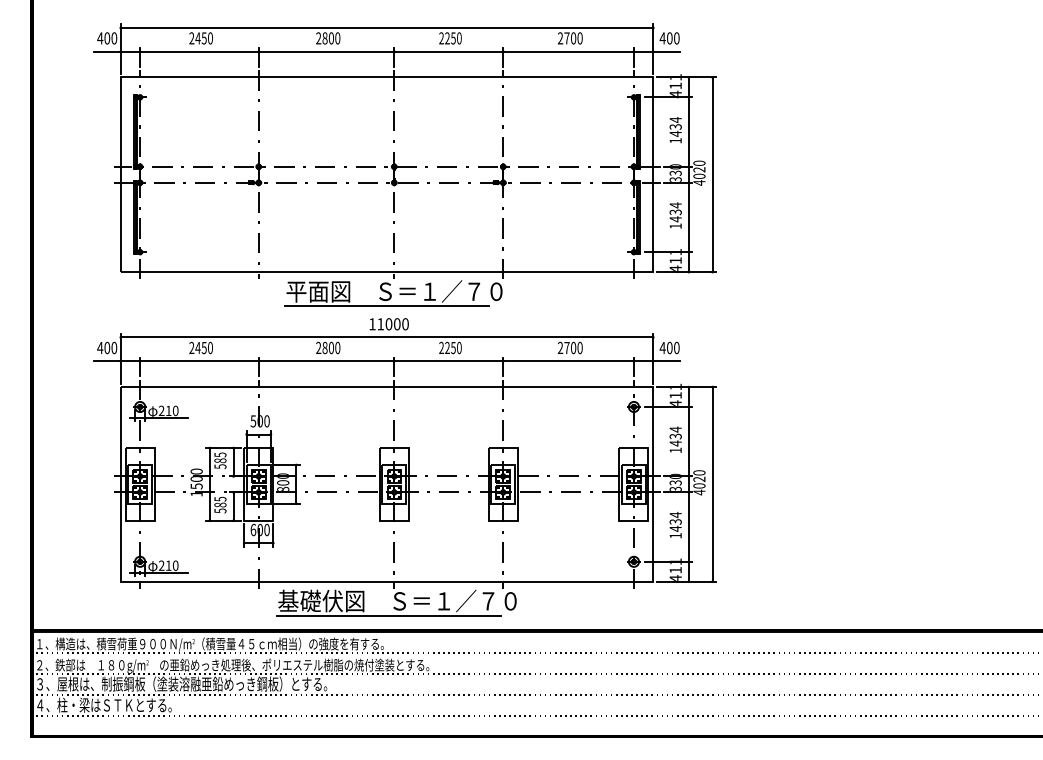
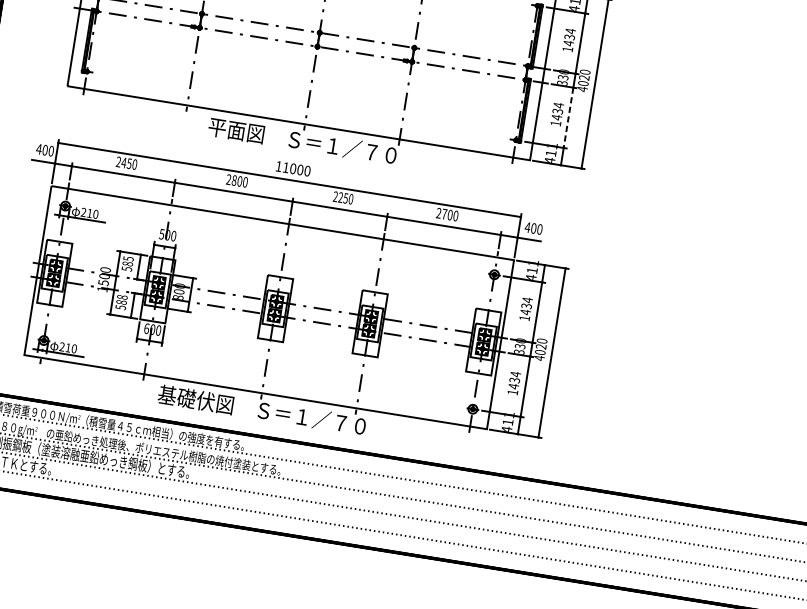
line: (688, 217) -> (568, 117), solid -> dashed
line: (386, 306) -> (293, 153), removed
text: (220, 498) -> (122, 296), 585 -> 588
line: (389, 615) -> (253, 421), removed

